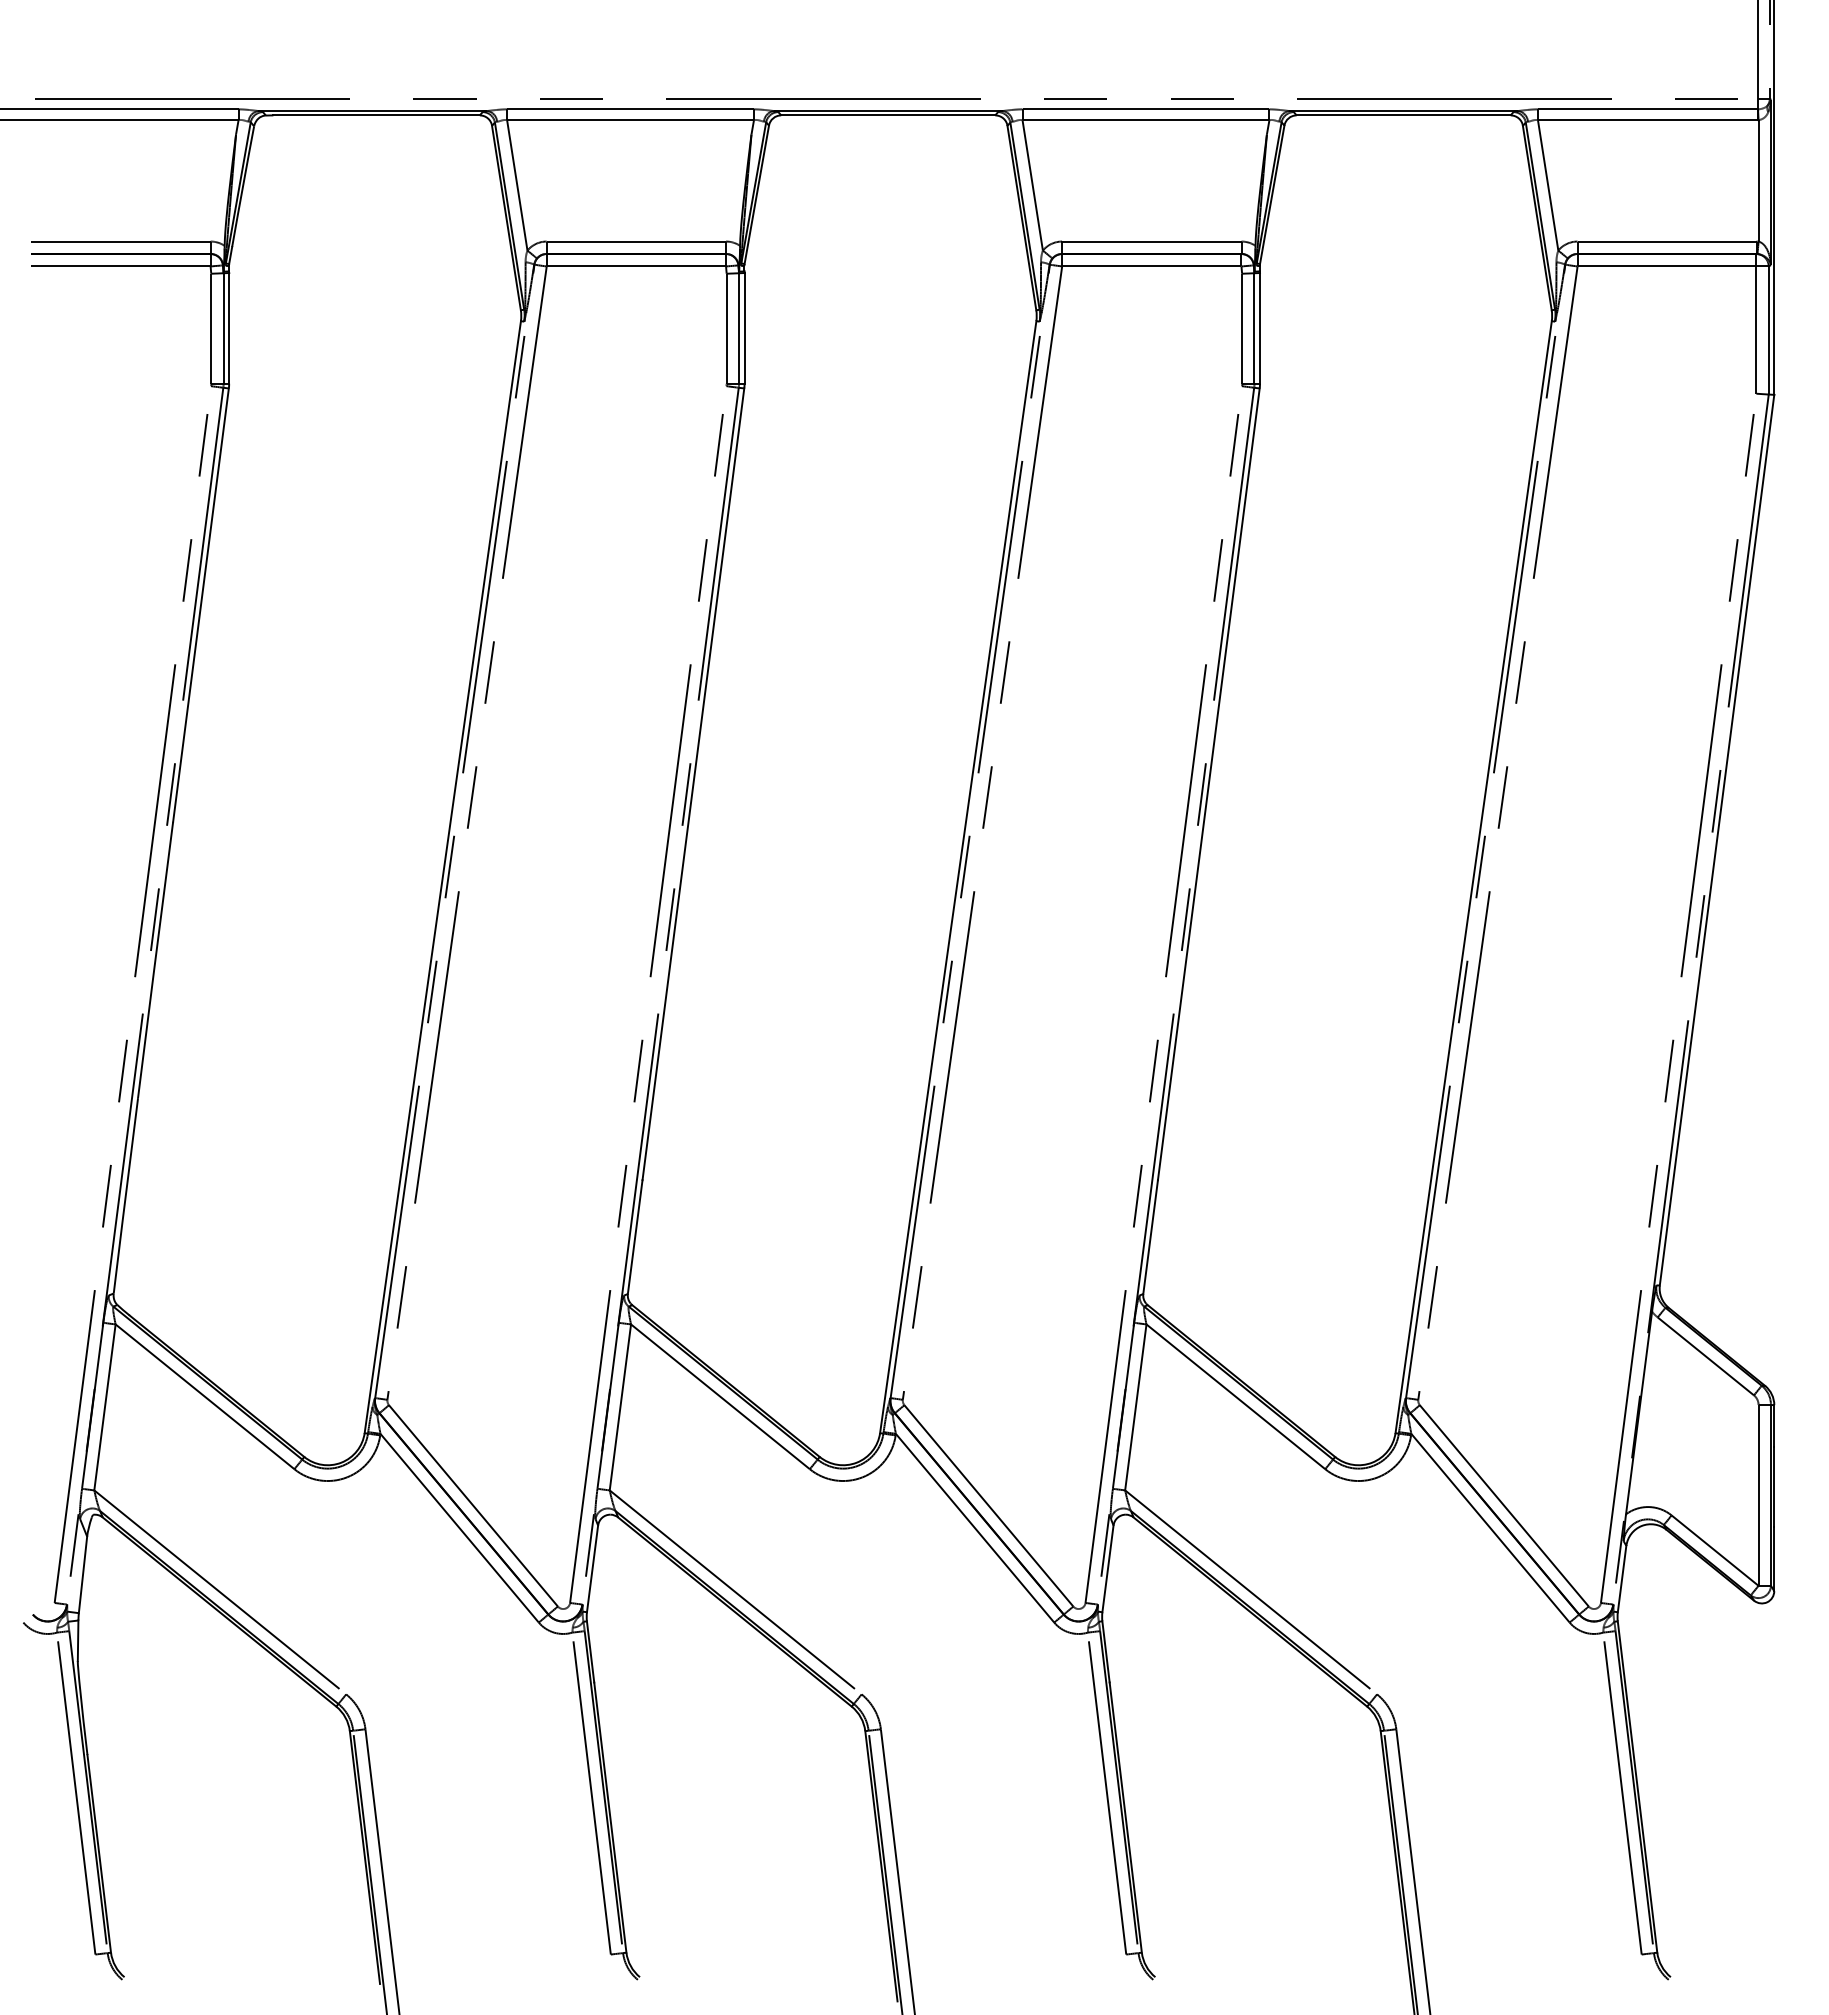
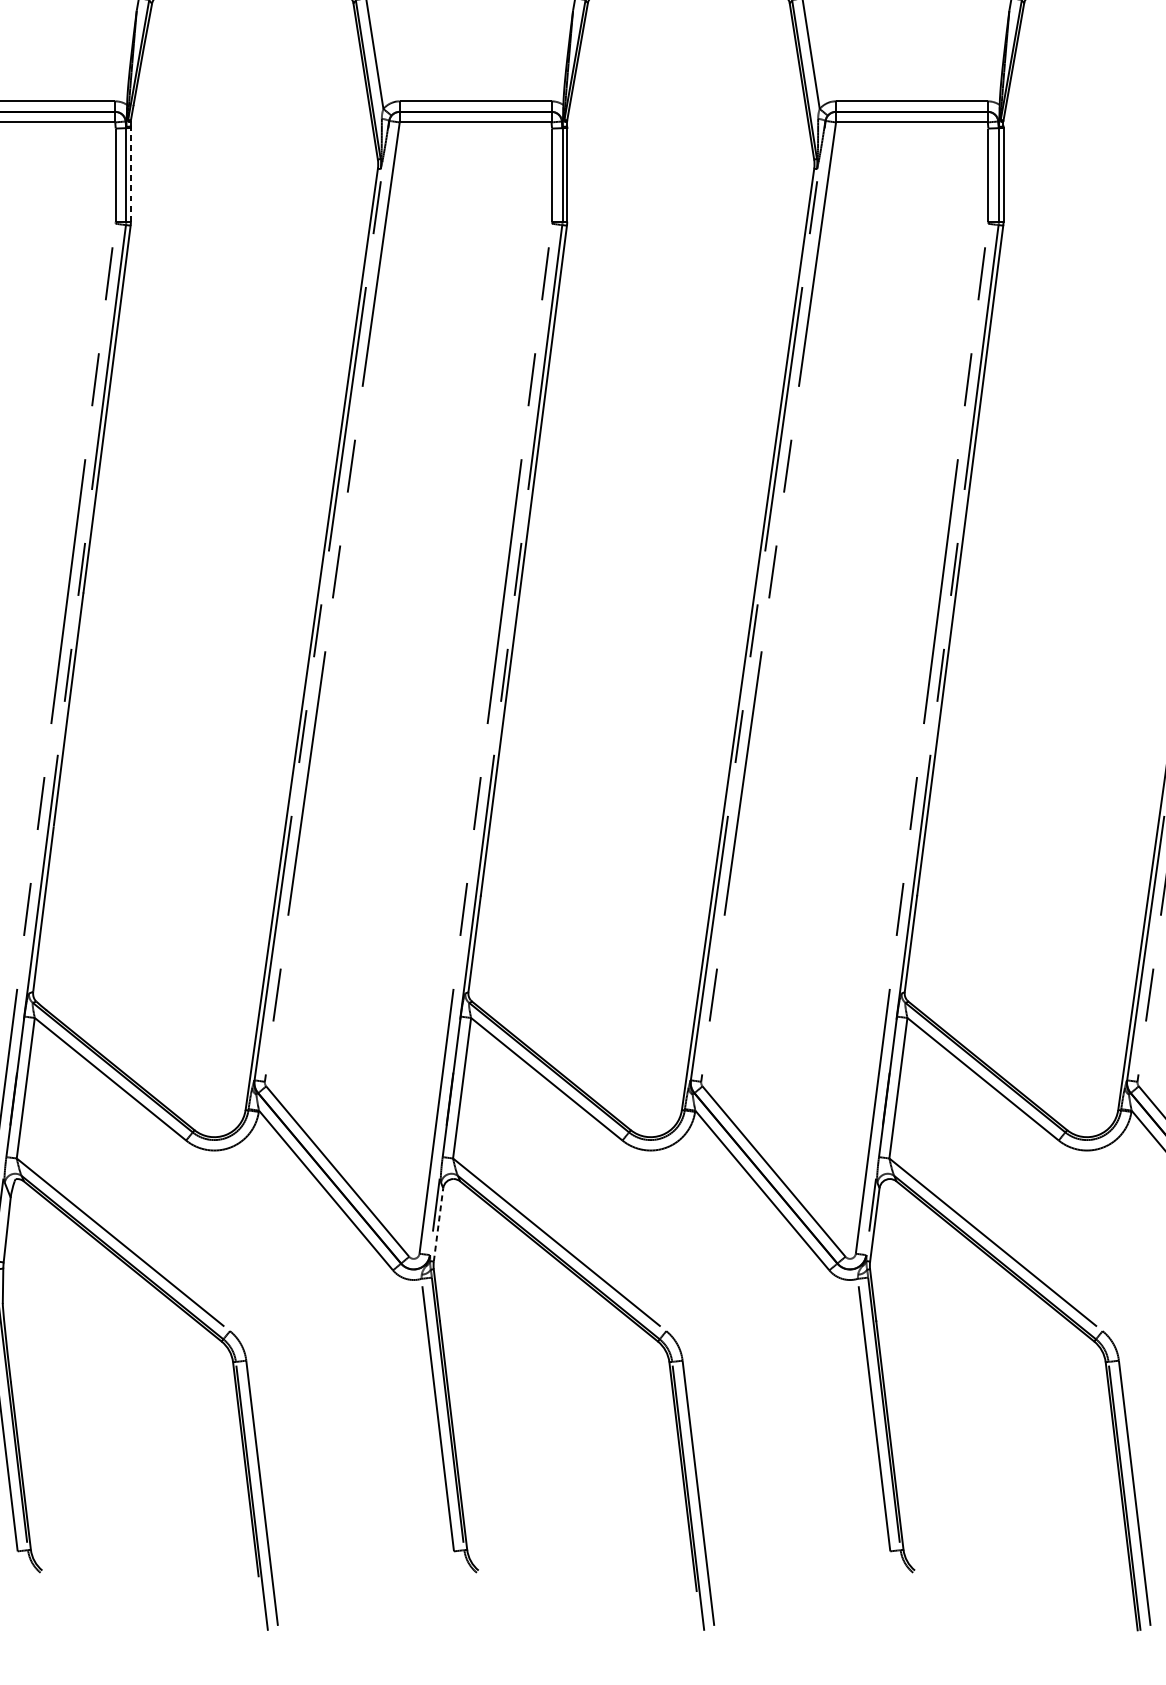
line: (229, 327) -> (131, 174), solid -> dashed
line: (592, 1568) -> (438, 1224), solid -> dashed

